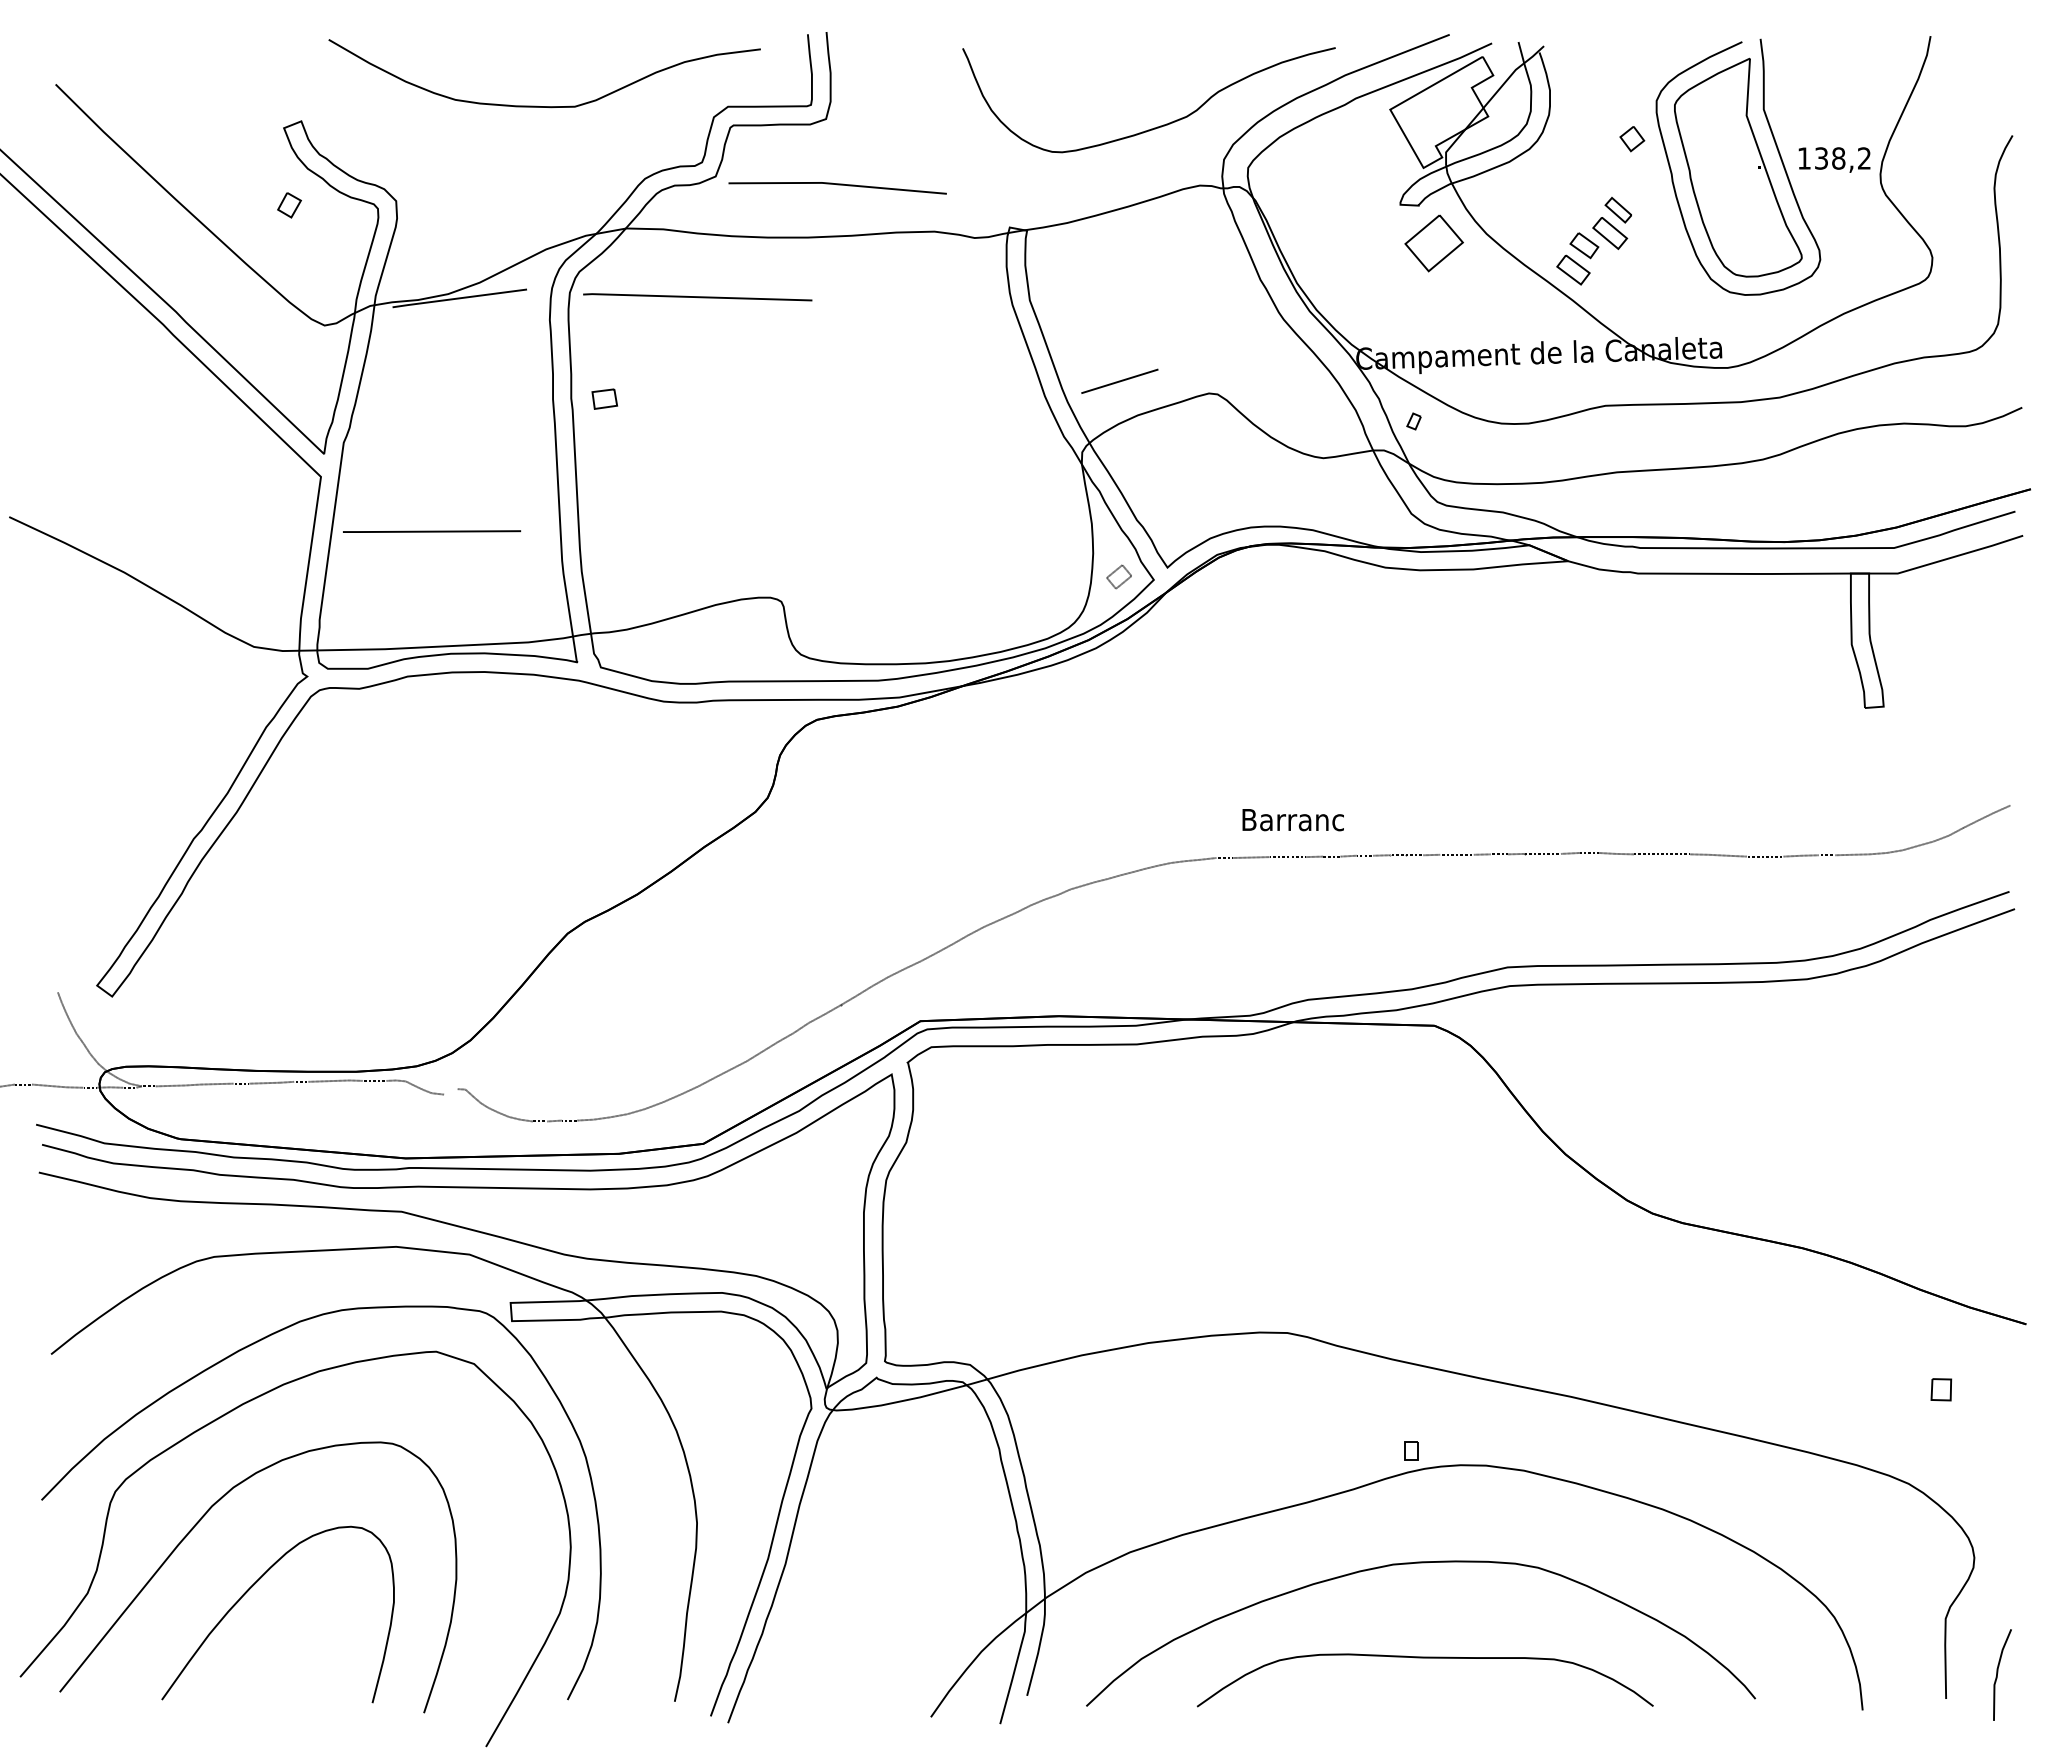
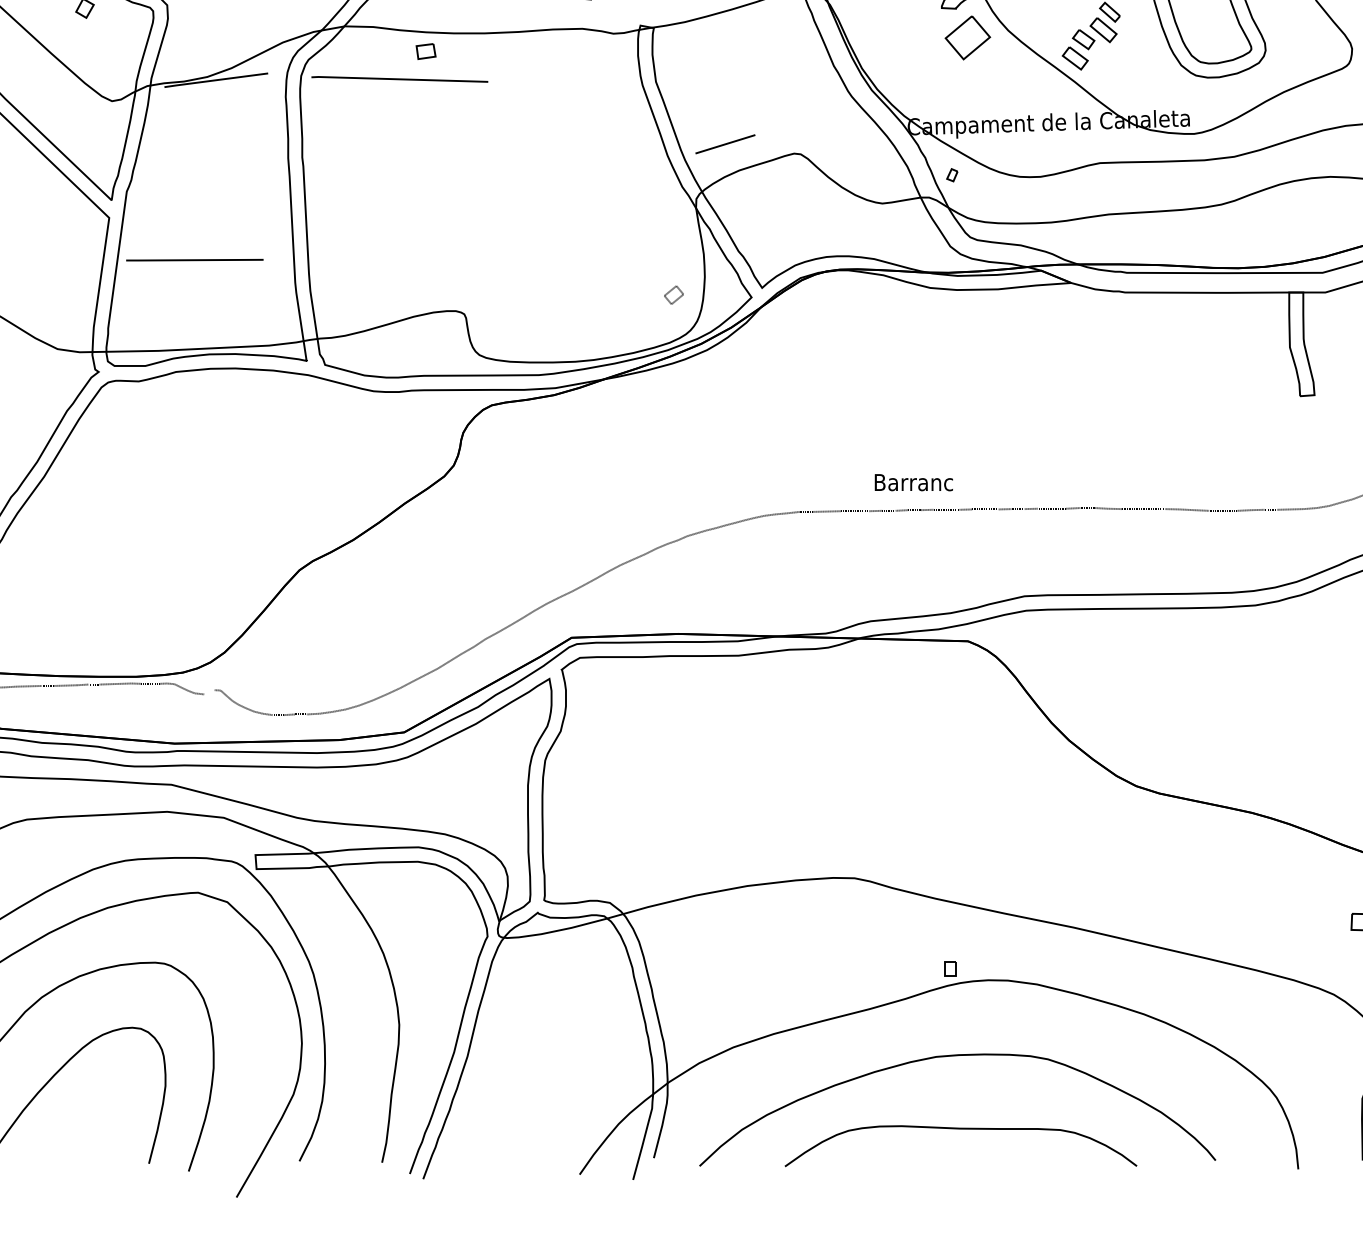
part: (604, 398) -> (425, 51), moved
part: (1118, 576) -> (673, 294), moved
text: (1292, 820) -> (913, 482), moved

